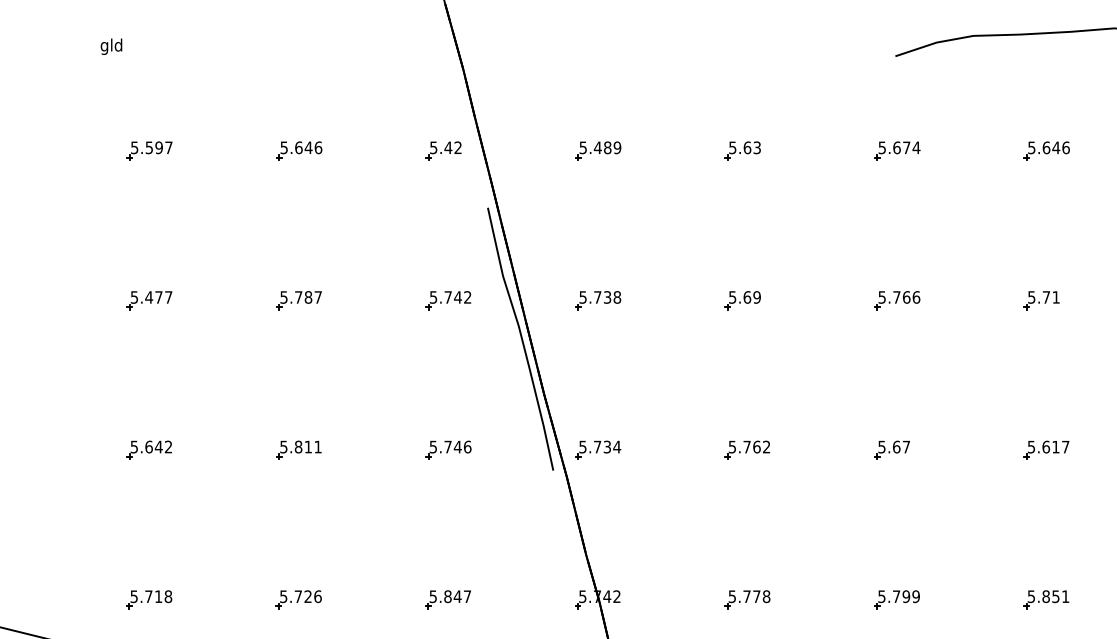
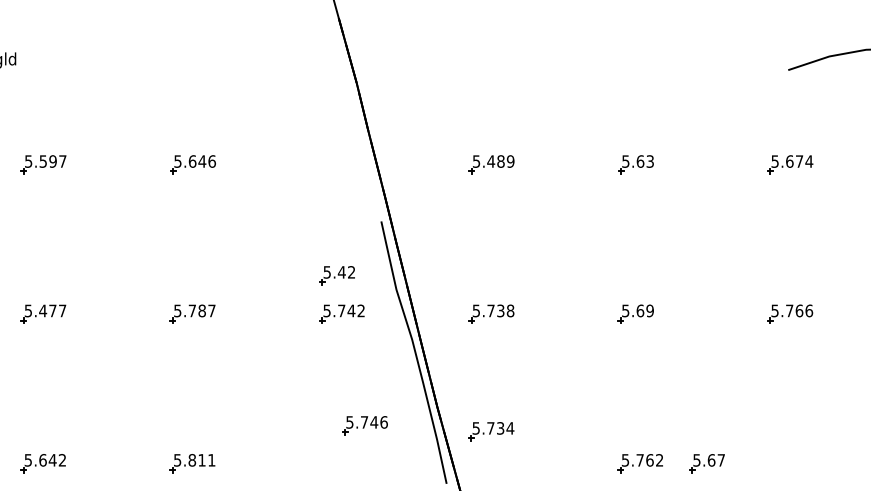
part: (443, 150) -> (336, 275), moved
part: (448, 449) -> (364, 424), moved
part: (598, 449) -> (491, 430), moved
part: (891, 449) -> (706, 462), moved

